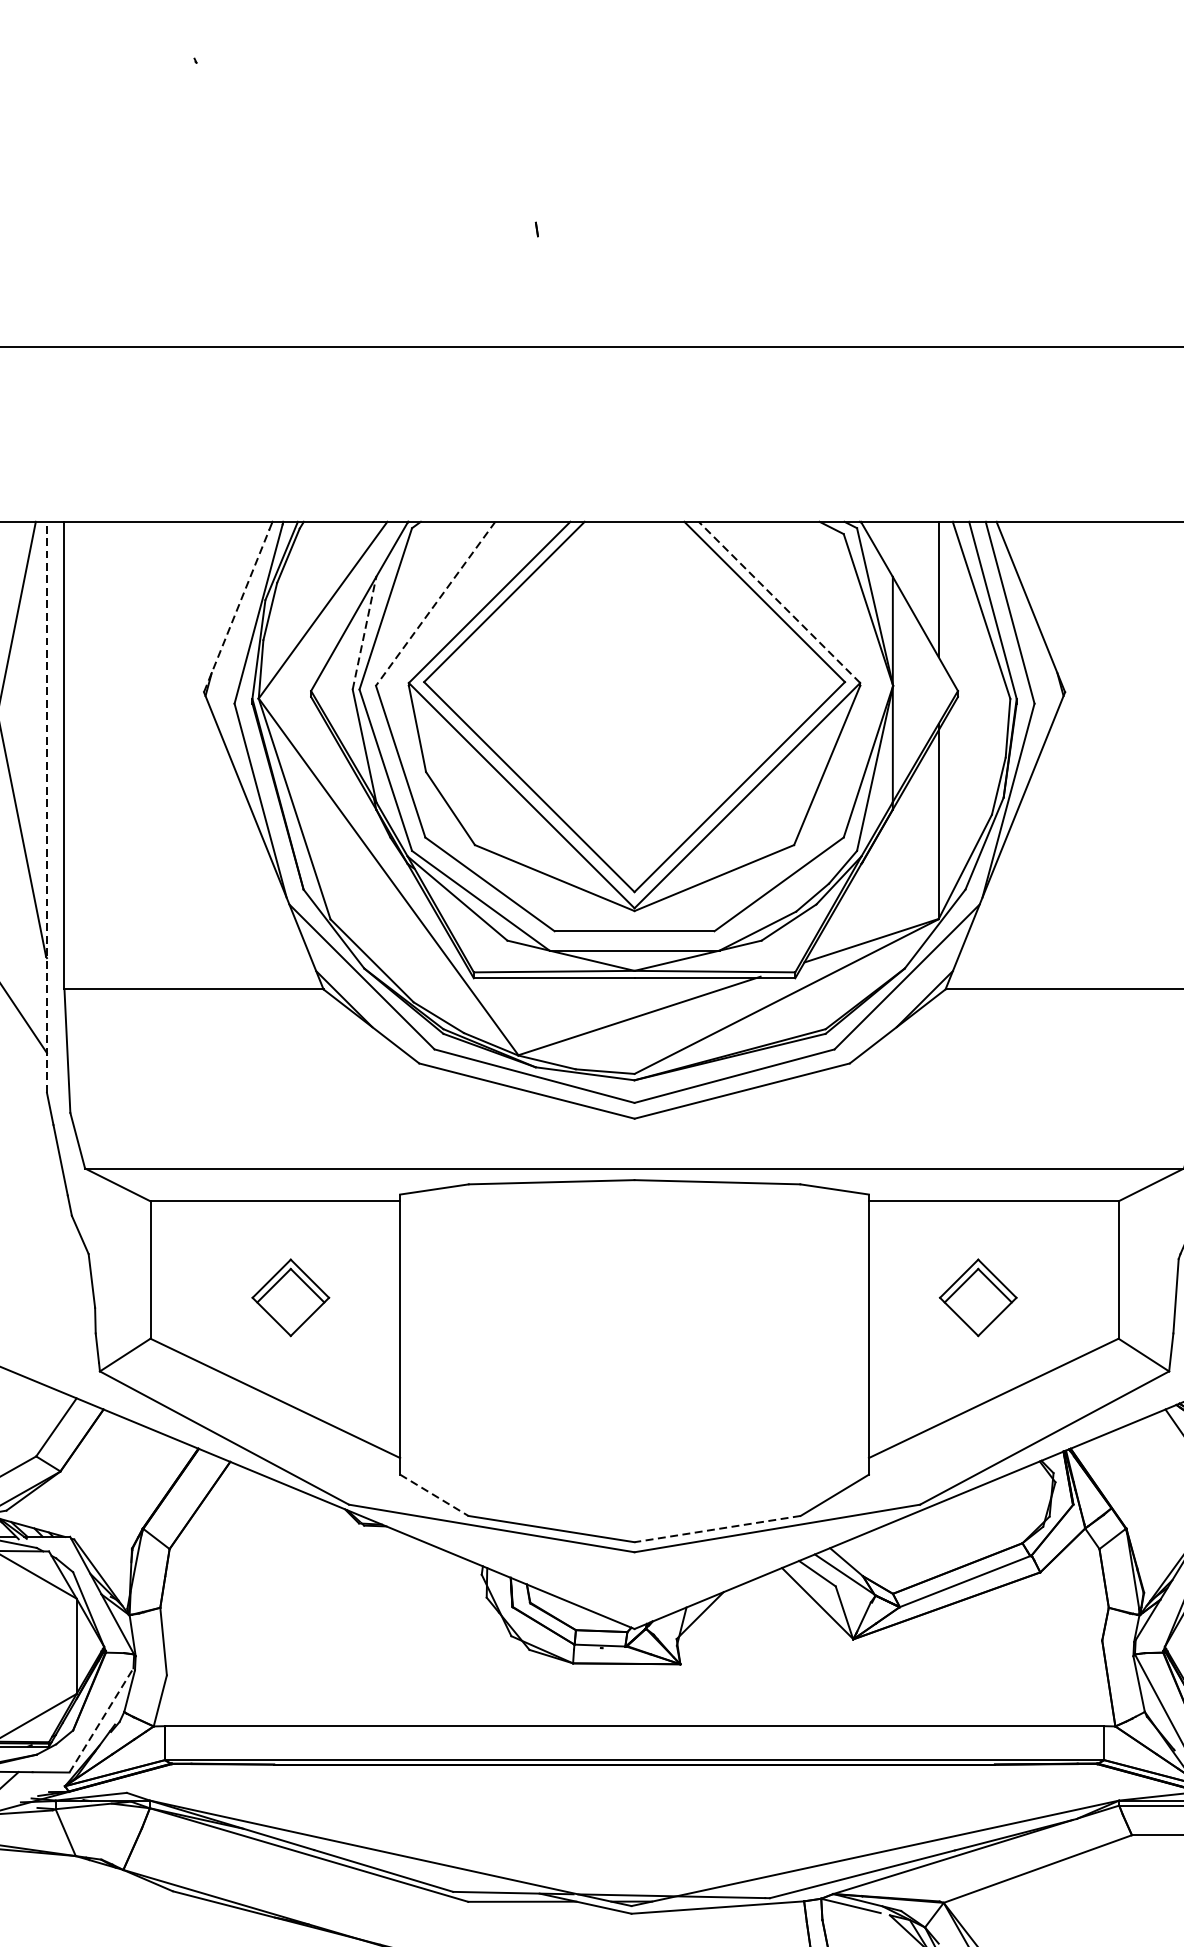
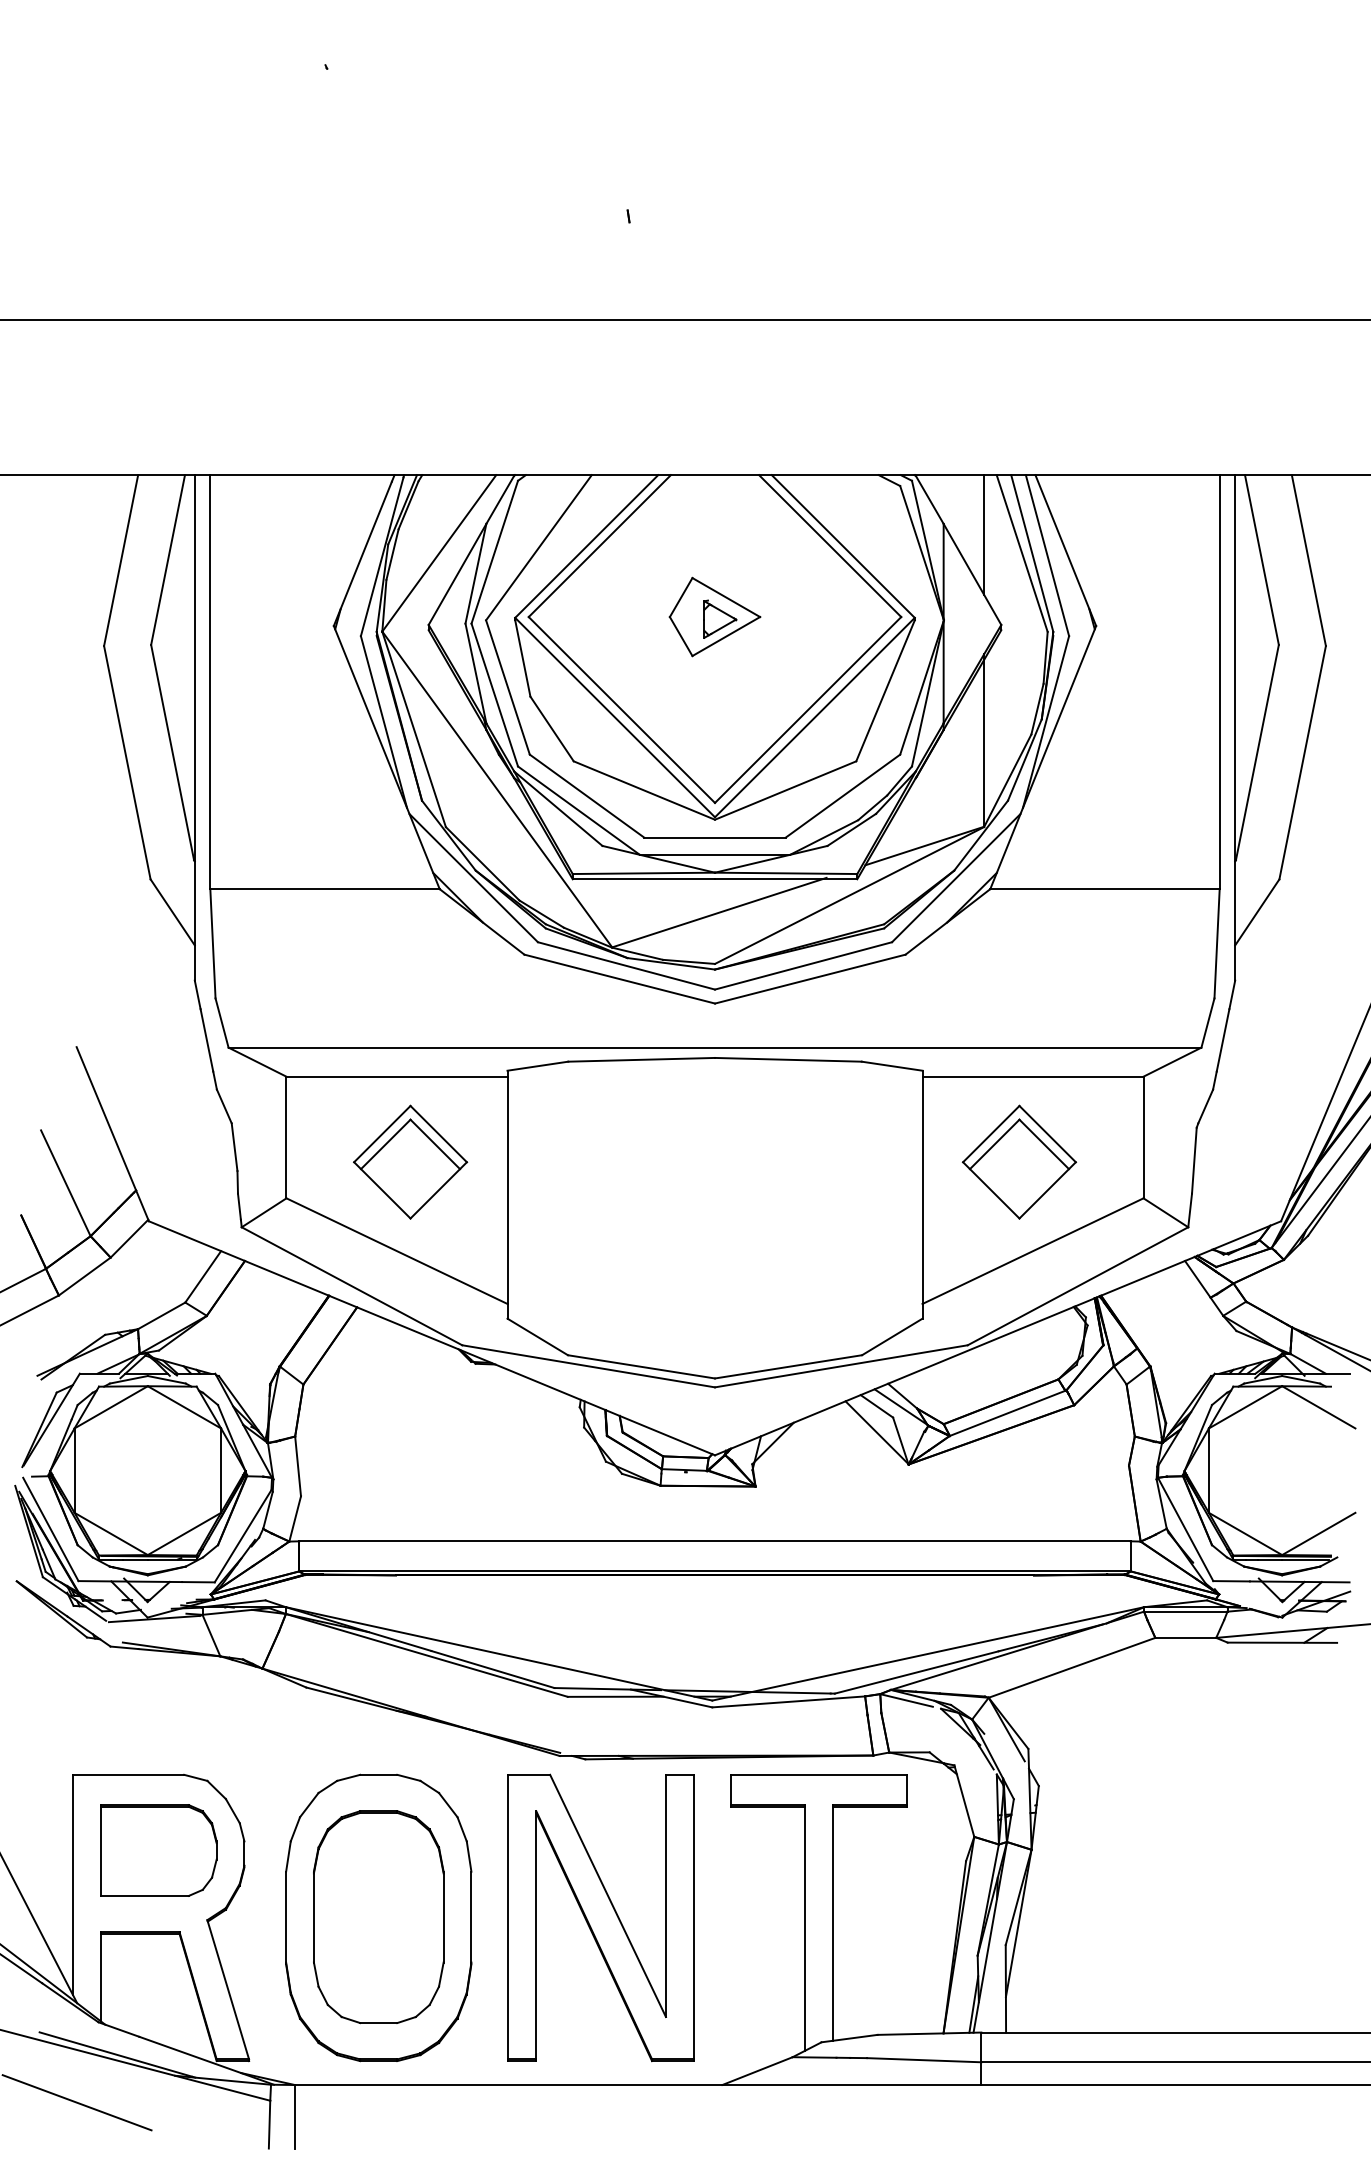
line: (778, 602) -> (842, 546), dashed -> solid
line: (435, 603) -> (538, 547), dashed -> solid
line: (236, 610) -> (362, 553), dashed -> solid
line: (364, 632) -> (475, 573), dashed -> solid
part: (633, 681) -> (714, 616), added
line: (46, 806) -> (194, 727), dashed -> solid
part: (290, 1297) -> (410, 1161), size x1.67
part: (977, 1297) -> (1018, 1161), size x1.67
line: (435, 1495) -> (538, 1337), dashed -> solid
line: (717, 1528) -> (788, 1366), dashed -> solid
line: (101, 1719) -> (243, 1535), dashed -> solid

